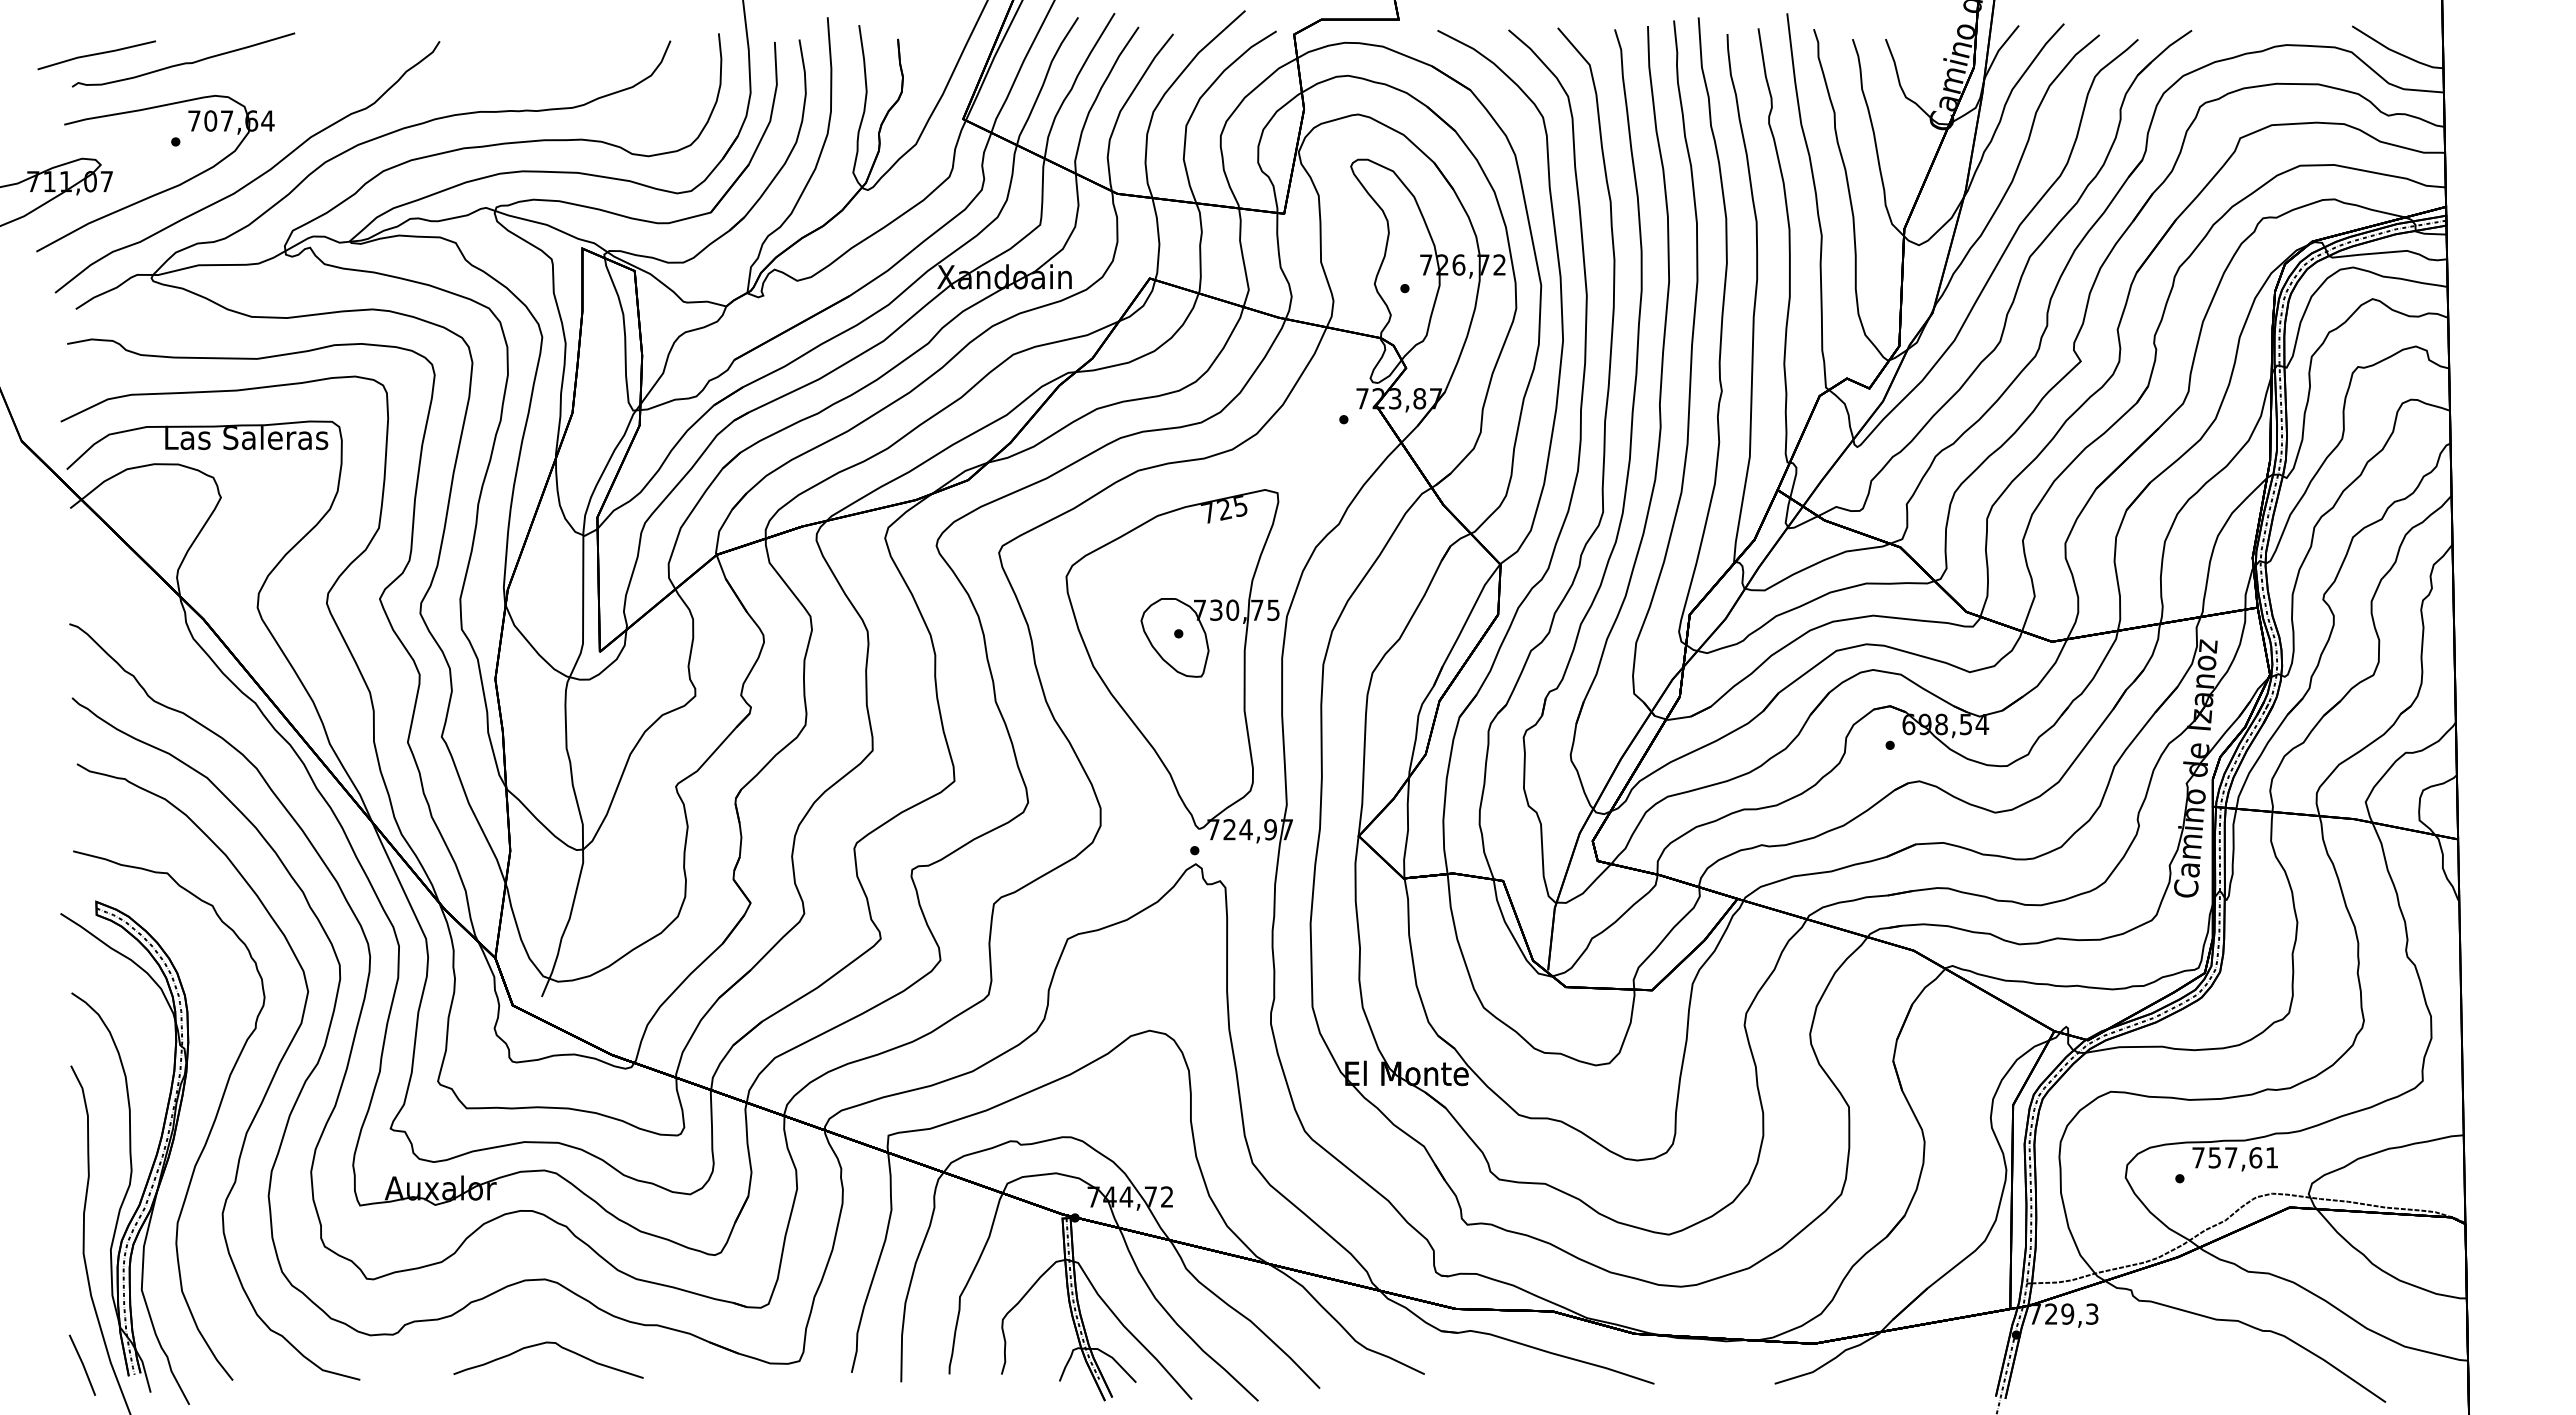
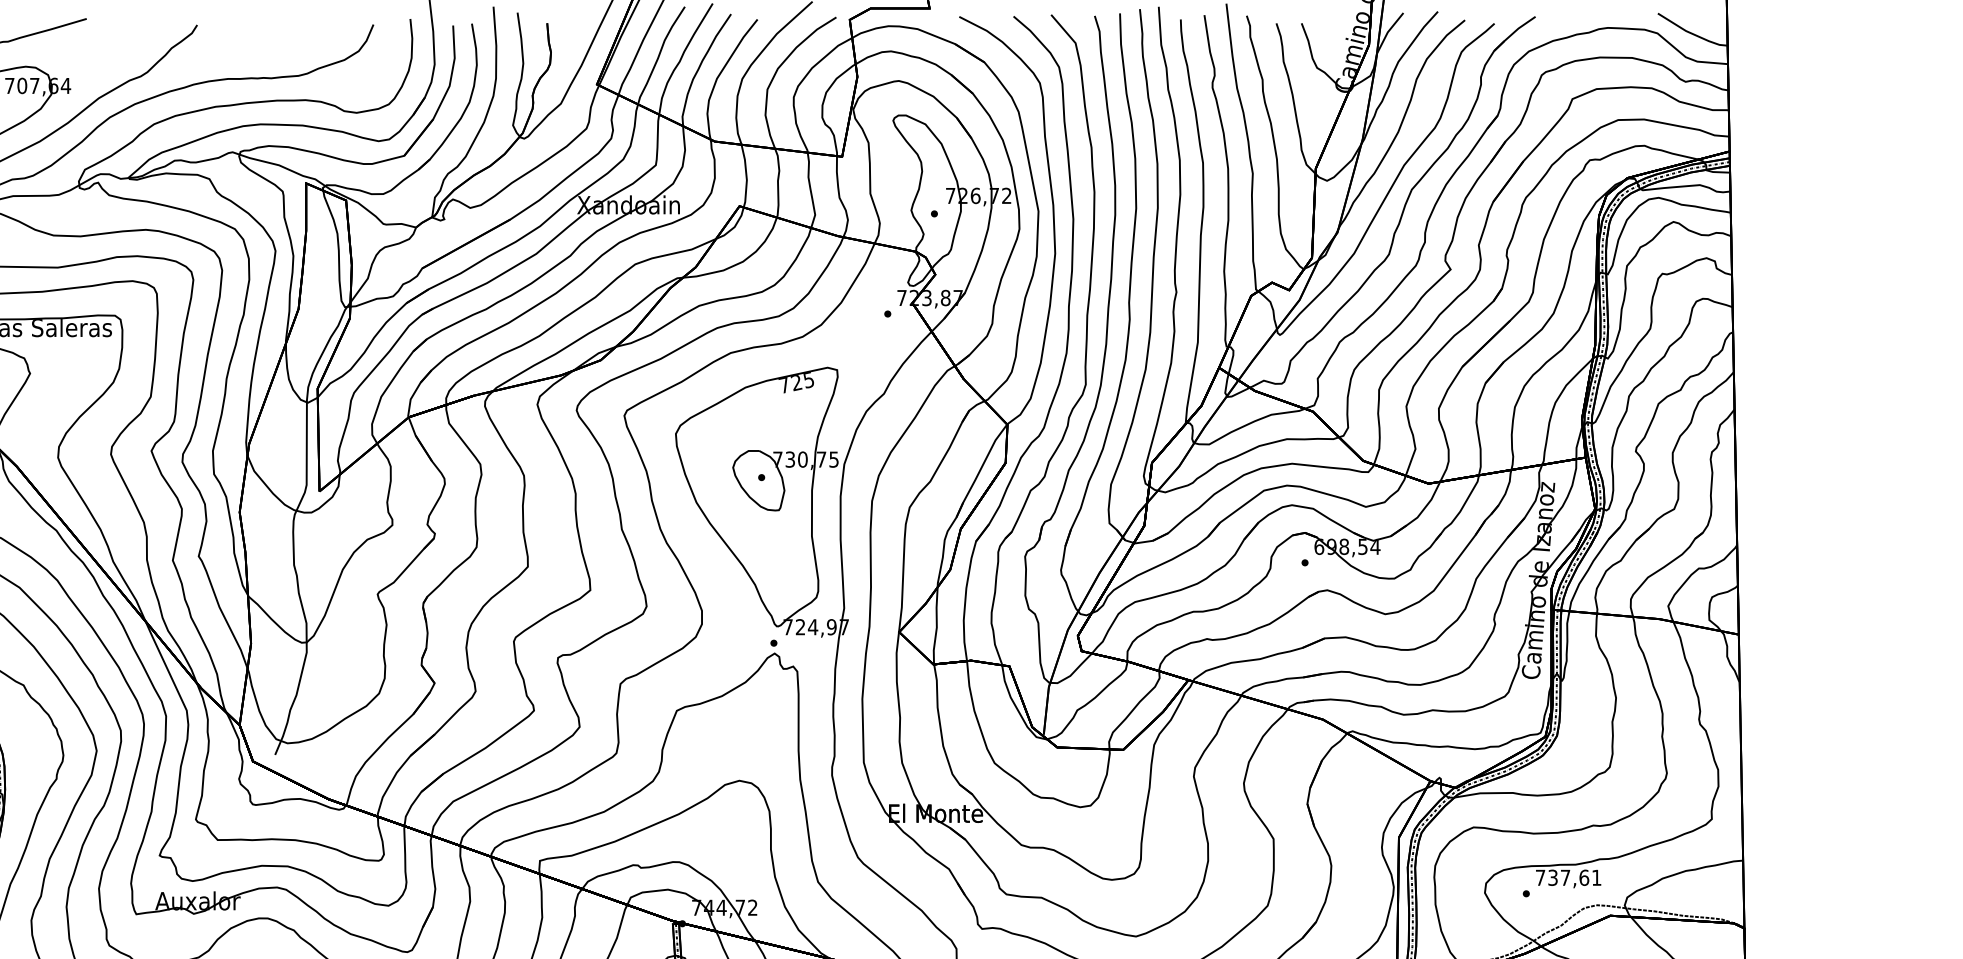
text: (2214, 1157) -> (1552, 877), 757,61 -> 737,61

